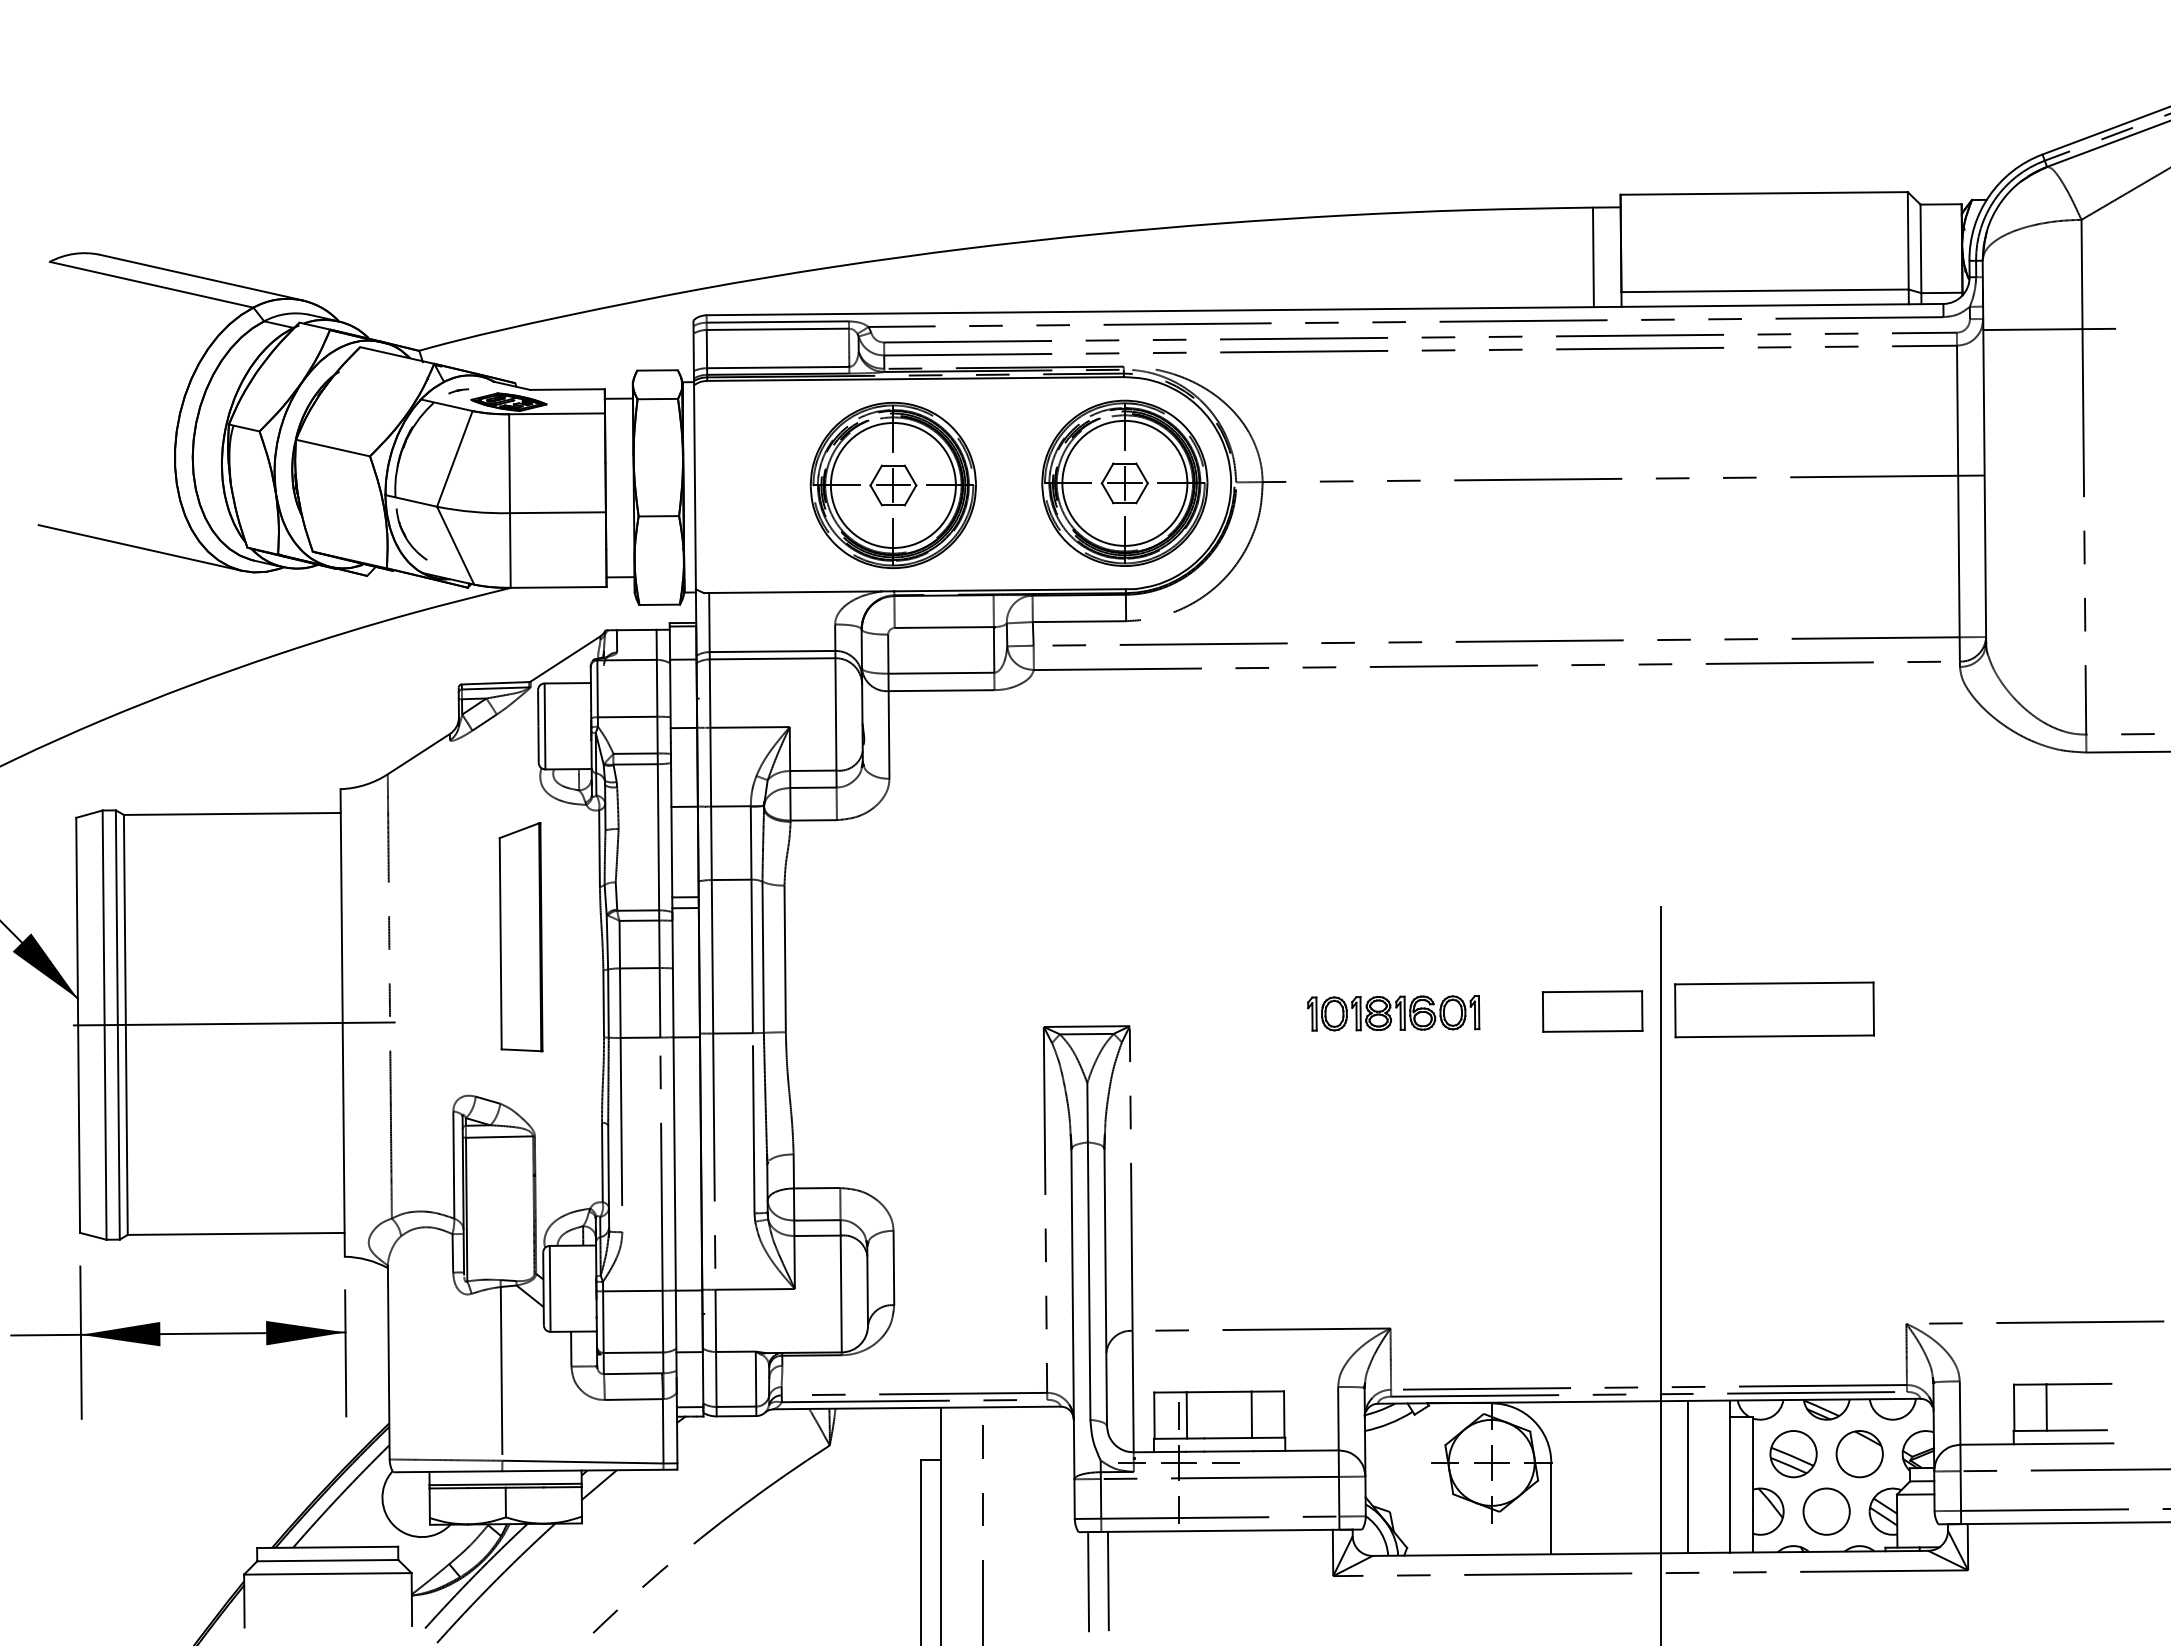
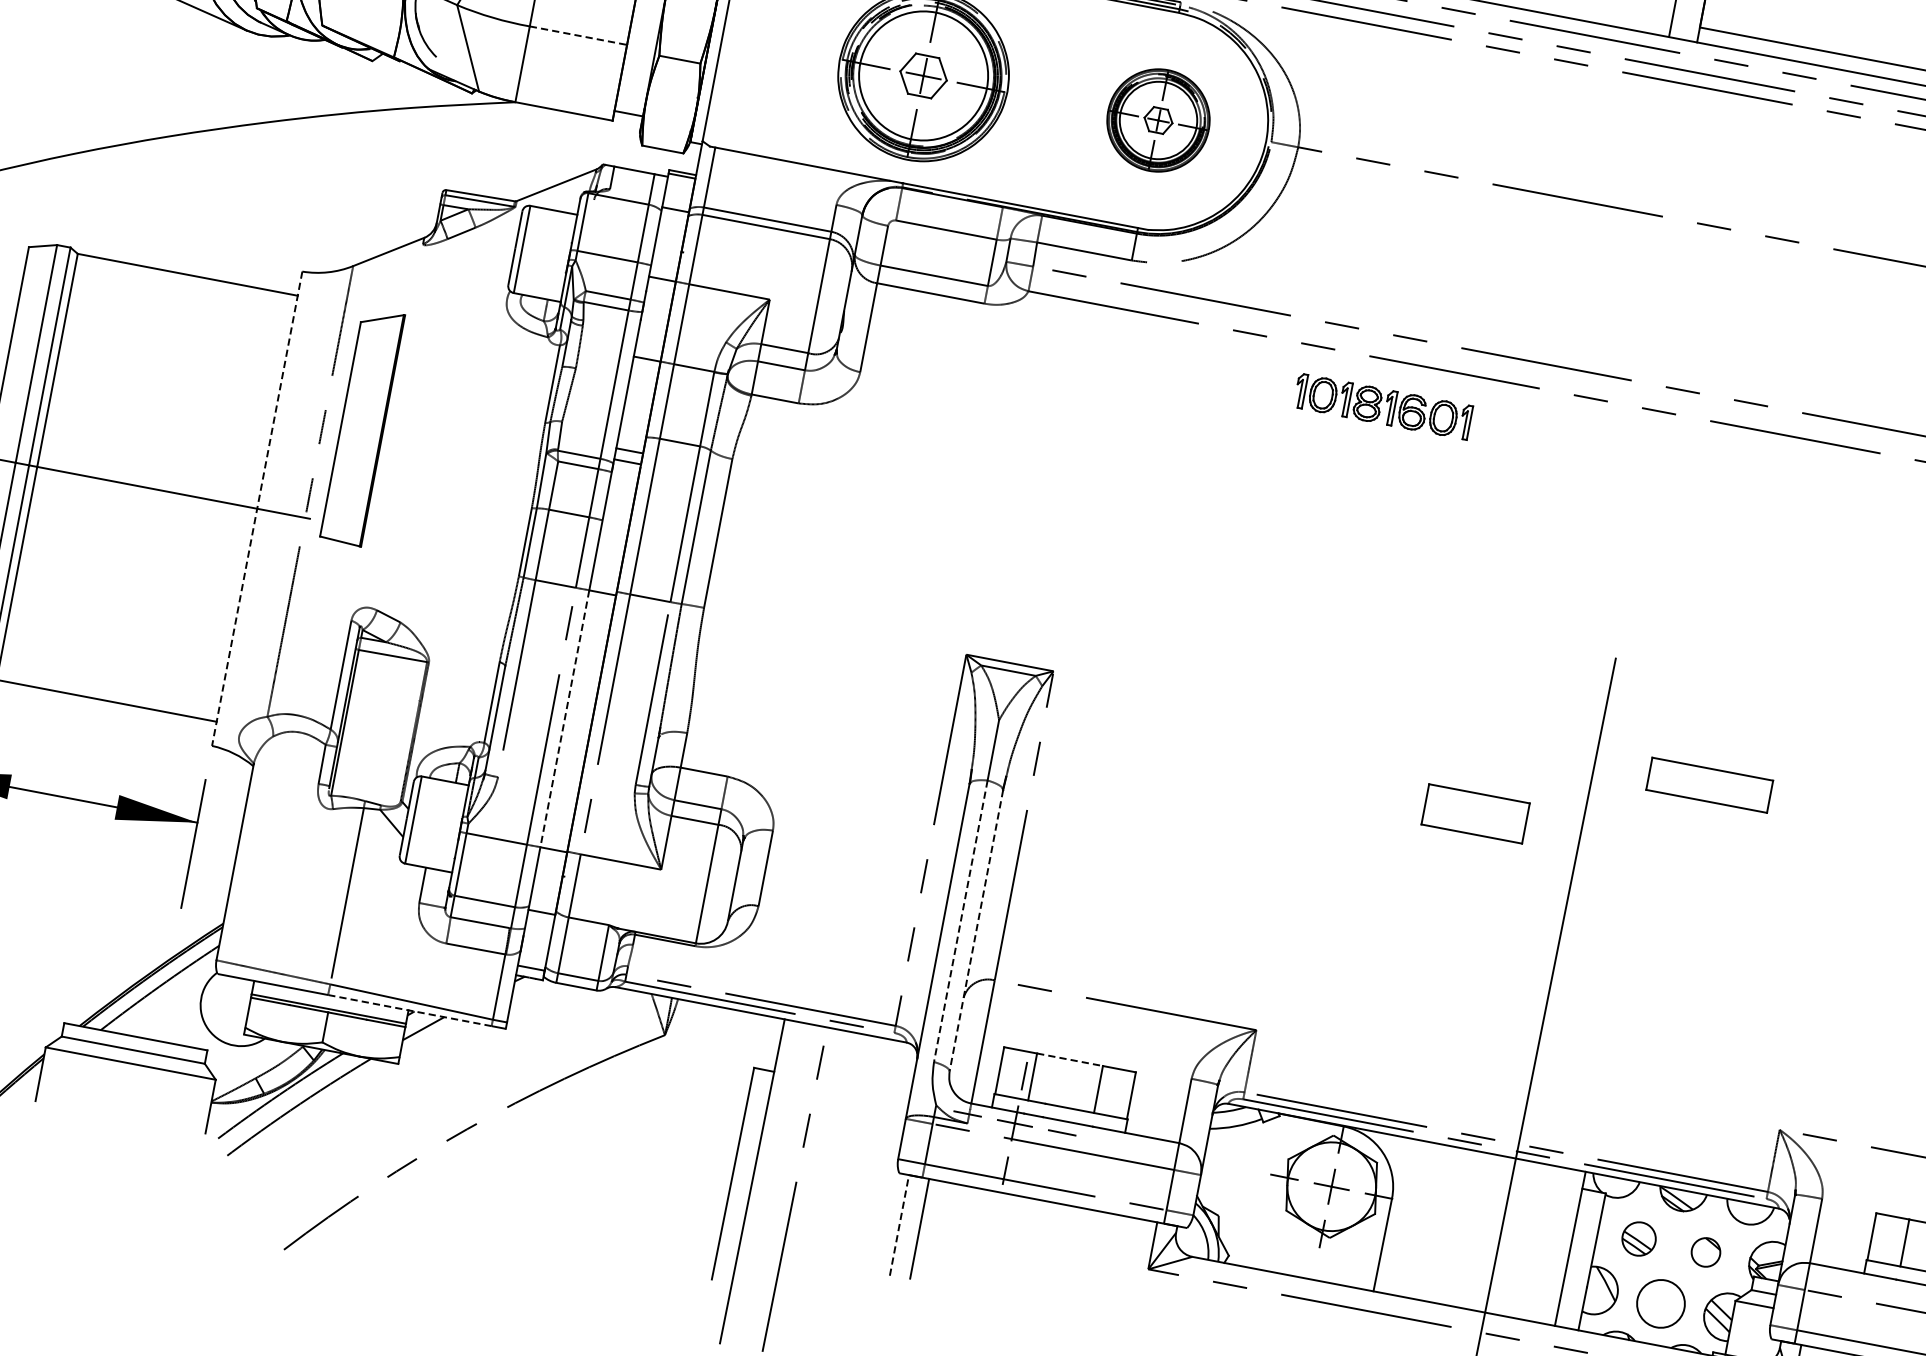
part: (1124, 482) -> (1158, 119), size x0.6
line: (557, 512) -> (578, 35), solid -> dashed
part: (520, 937) -> (361, 427), moved
part: (1774, 1009) -> (1709, 784), size x0.6
part: (1592, 1011) -> (1475, 813), moved
part: (1393, 1013) -> (1383, 406), moved
line: (342, 1022) -> (257, 508), solid -> dashed
line: (674, 1164) -> (564, 719), solid -> dashed
line: (1089, 1281) -> (961, 921), solid -> dashed
line: (1105, 1287) -> (976, 930), solid -> dashed
line: (1219, 1391) -> (1070, 1059), solid -> dashed
part: (1793, 1454) -> (1638, 1239), size x0.7
part: (1859, 1454) -> (1705, 1252), size x0.6
line: (582, 1470) -> (409, 1010), solid -> dashed
line: (1688, 1476) -> (1528, 1240), removed
line: (1088, 1581) -> (899, 1225), solid -> dashed

